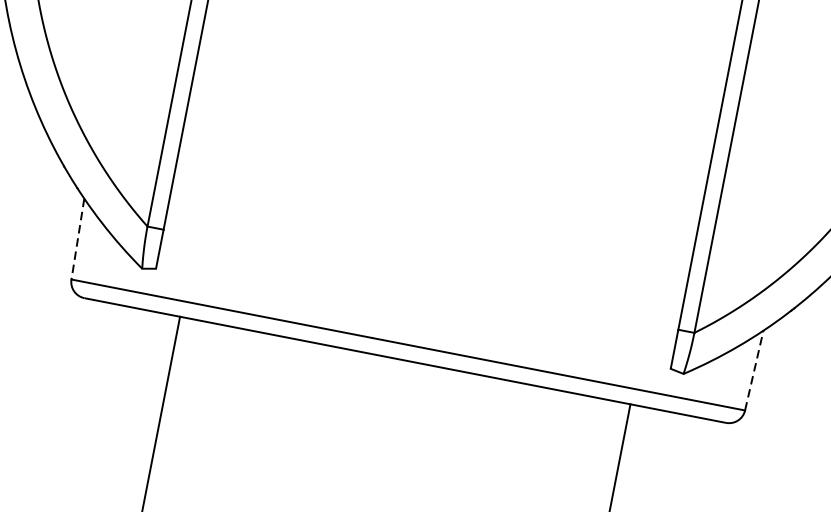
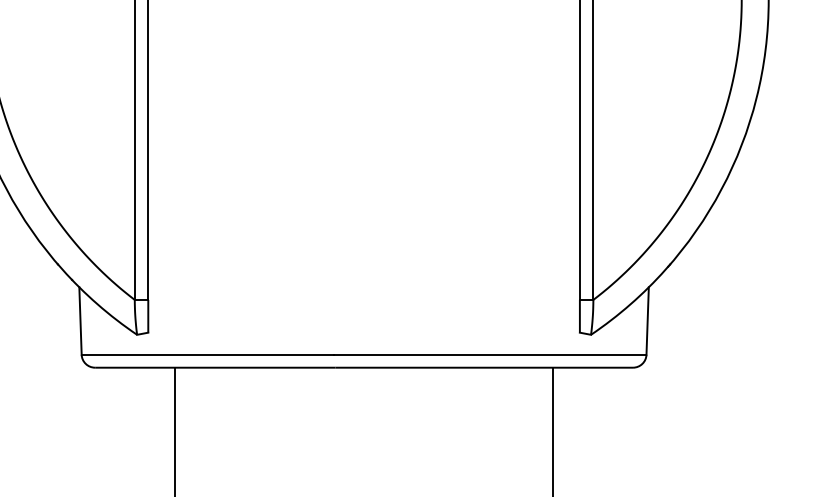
line: (78, 238) -> (80, 320), dashed -> solid
line: (754, 369) -> (647, 320), dashed -> solid

